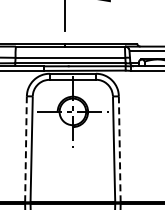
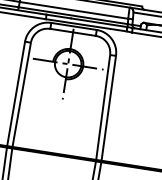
line: (25, 149) -> (15, 94), dashed -> solid
line: (119, 149) -> (108, 108), dashed -> solid

